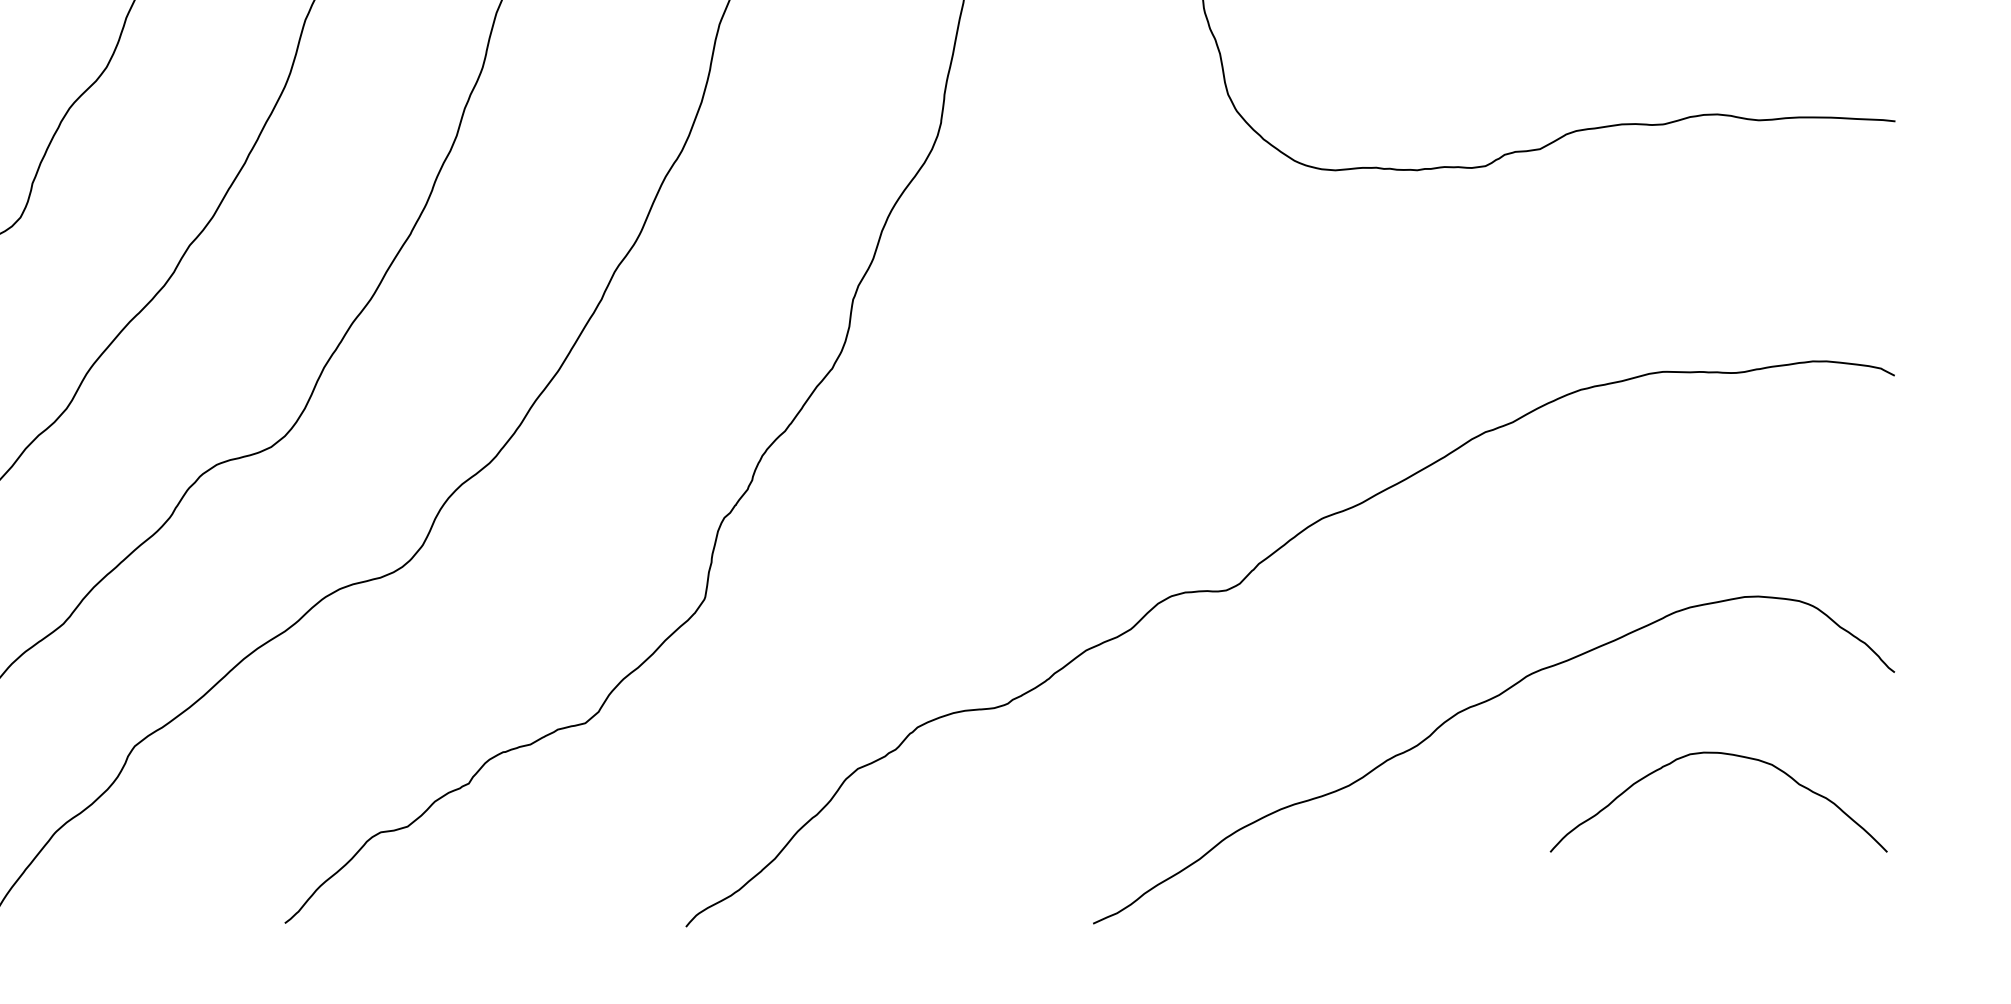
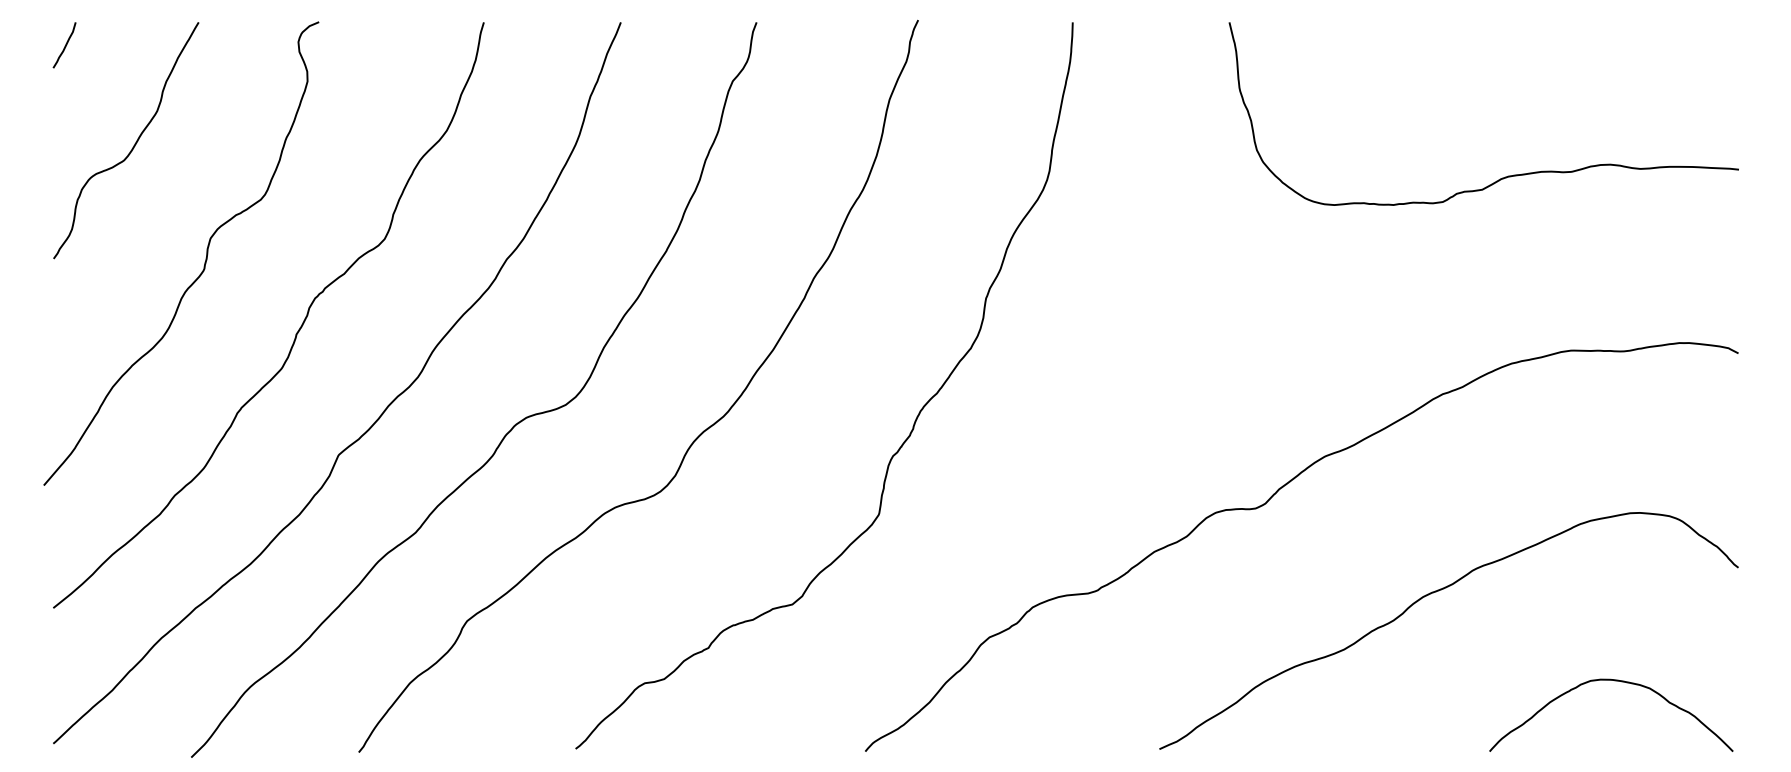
curve: (1723, 755) -> (1614, 681), moved

